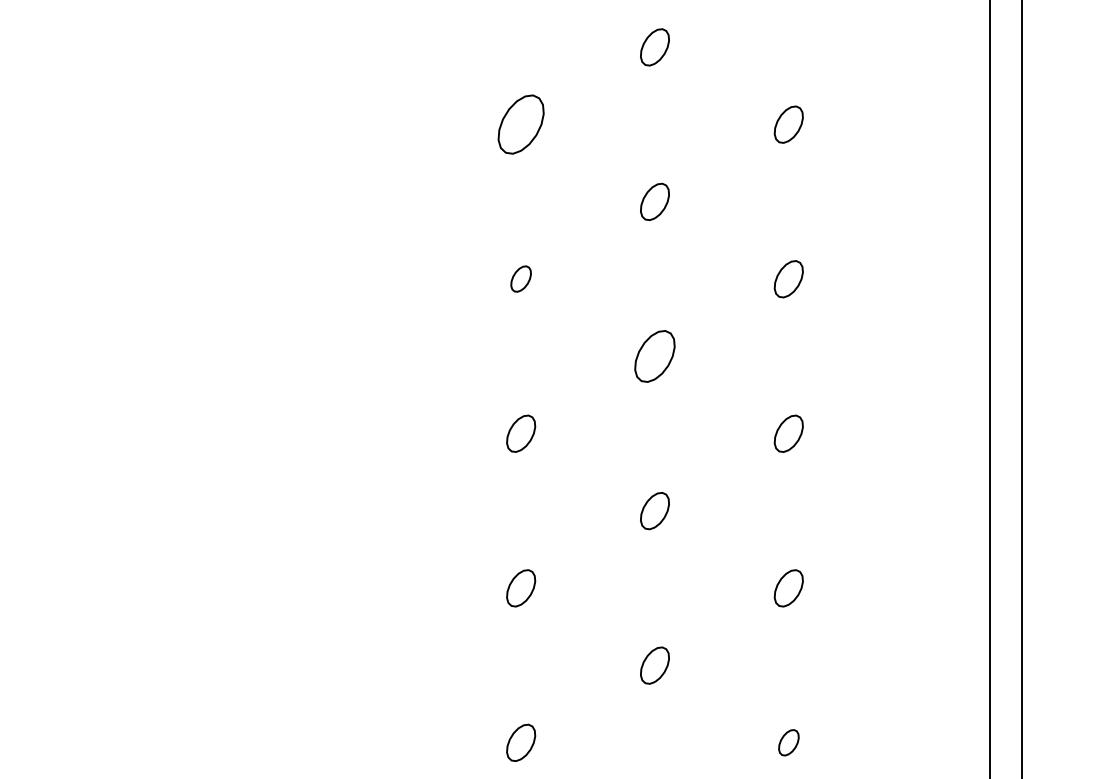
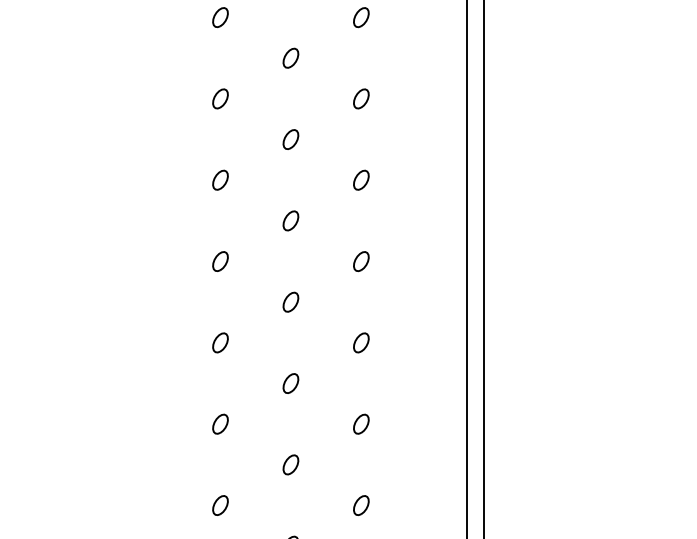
part: (521, 123) -> (220, 98), size x0.62
part: (521, 277) -> (220, 179), size x1.43
part: (654, 355) -> (290, 220), size x0.71
part: (789, 741) -> (361, 423), size x1.43

